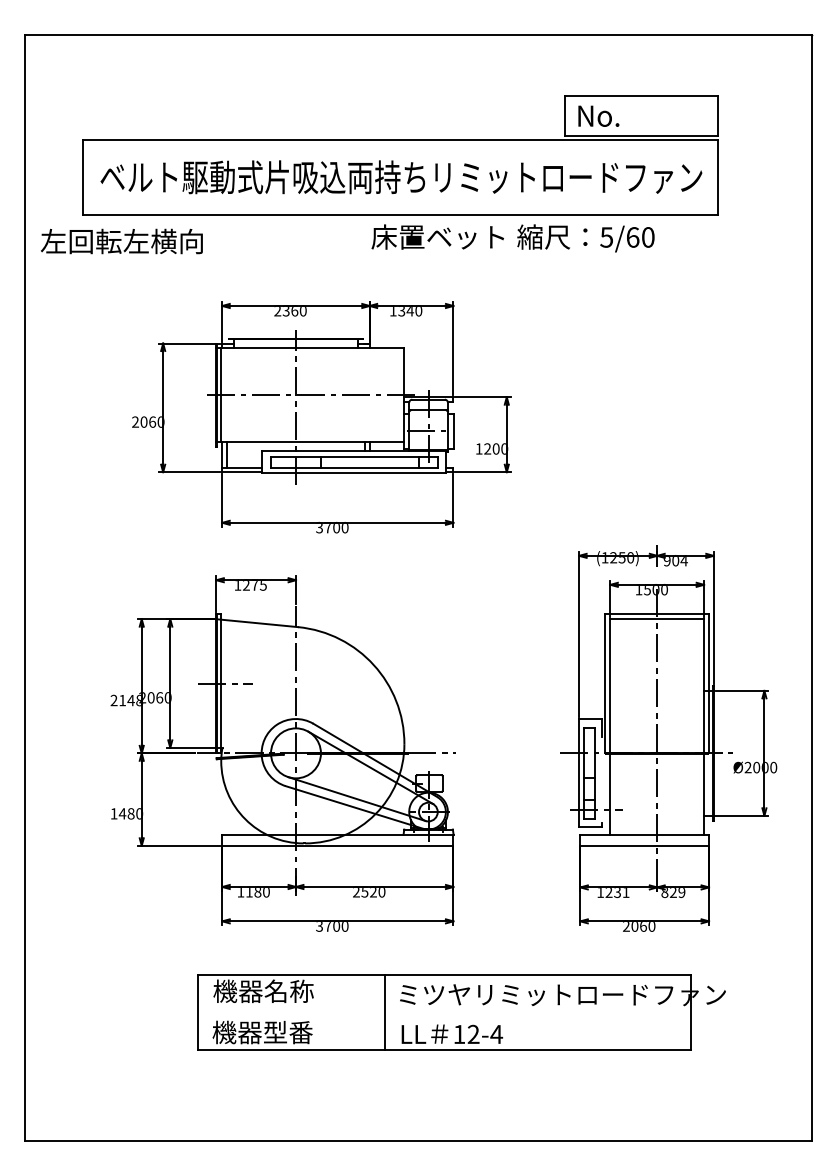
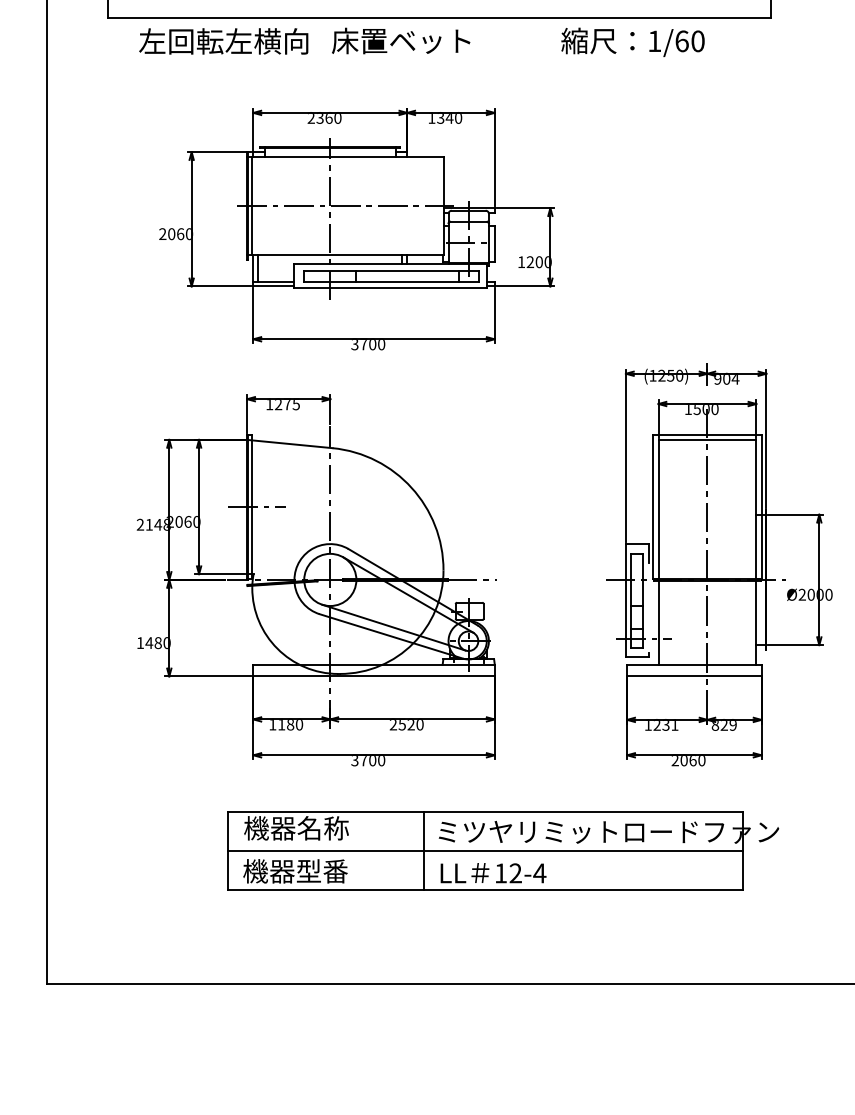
text: (437, 236) -> (400, 40), moved
text: (606, 237) -> (654, 41), 5/60 -> 1/60
text: (121, 241) -> (223, 41), moved
line: (444, 1012) -> (485, 850), added

